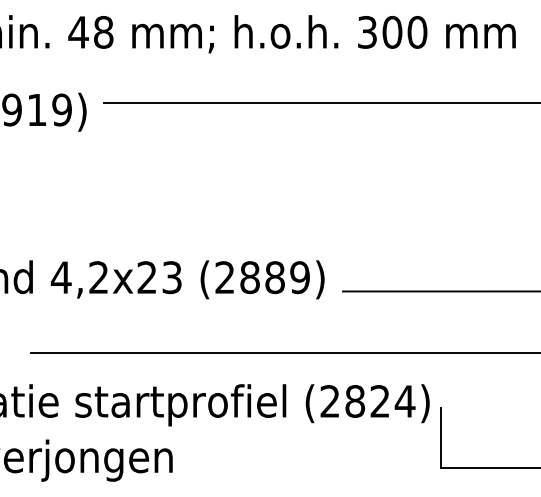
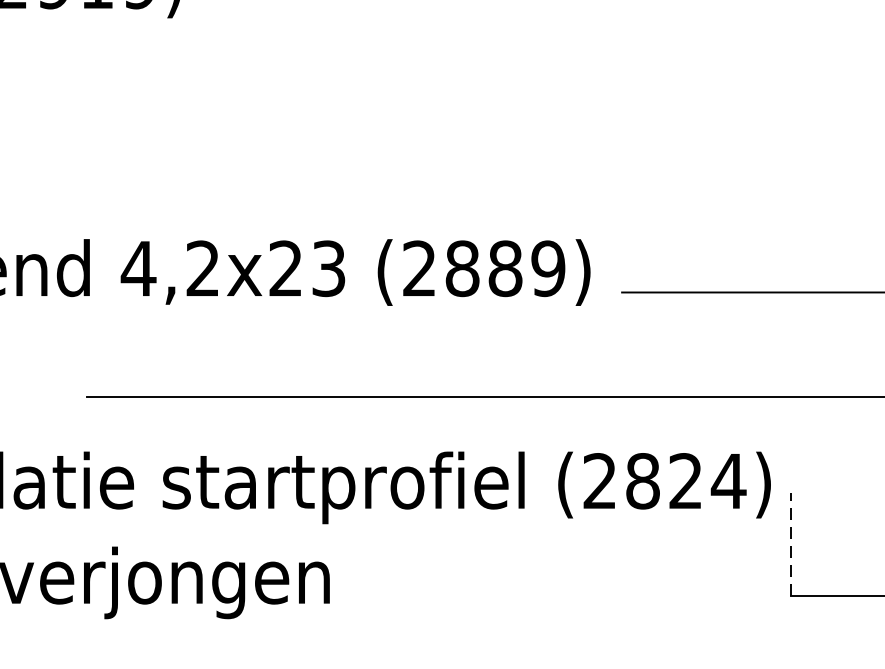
line: (441, 438) -> (791, 544), solid -> dashed

